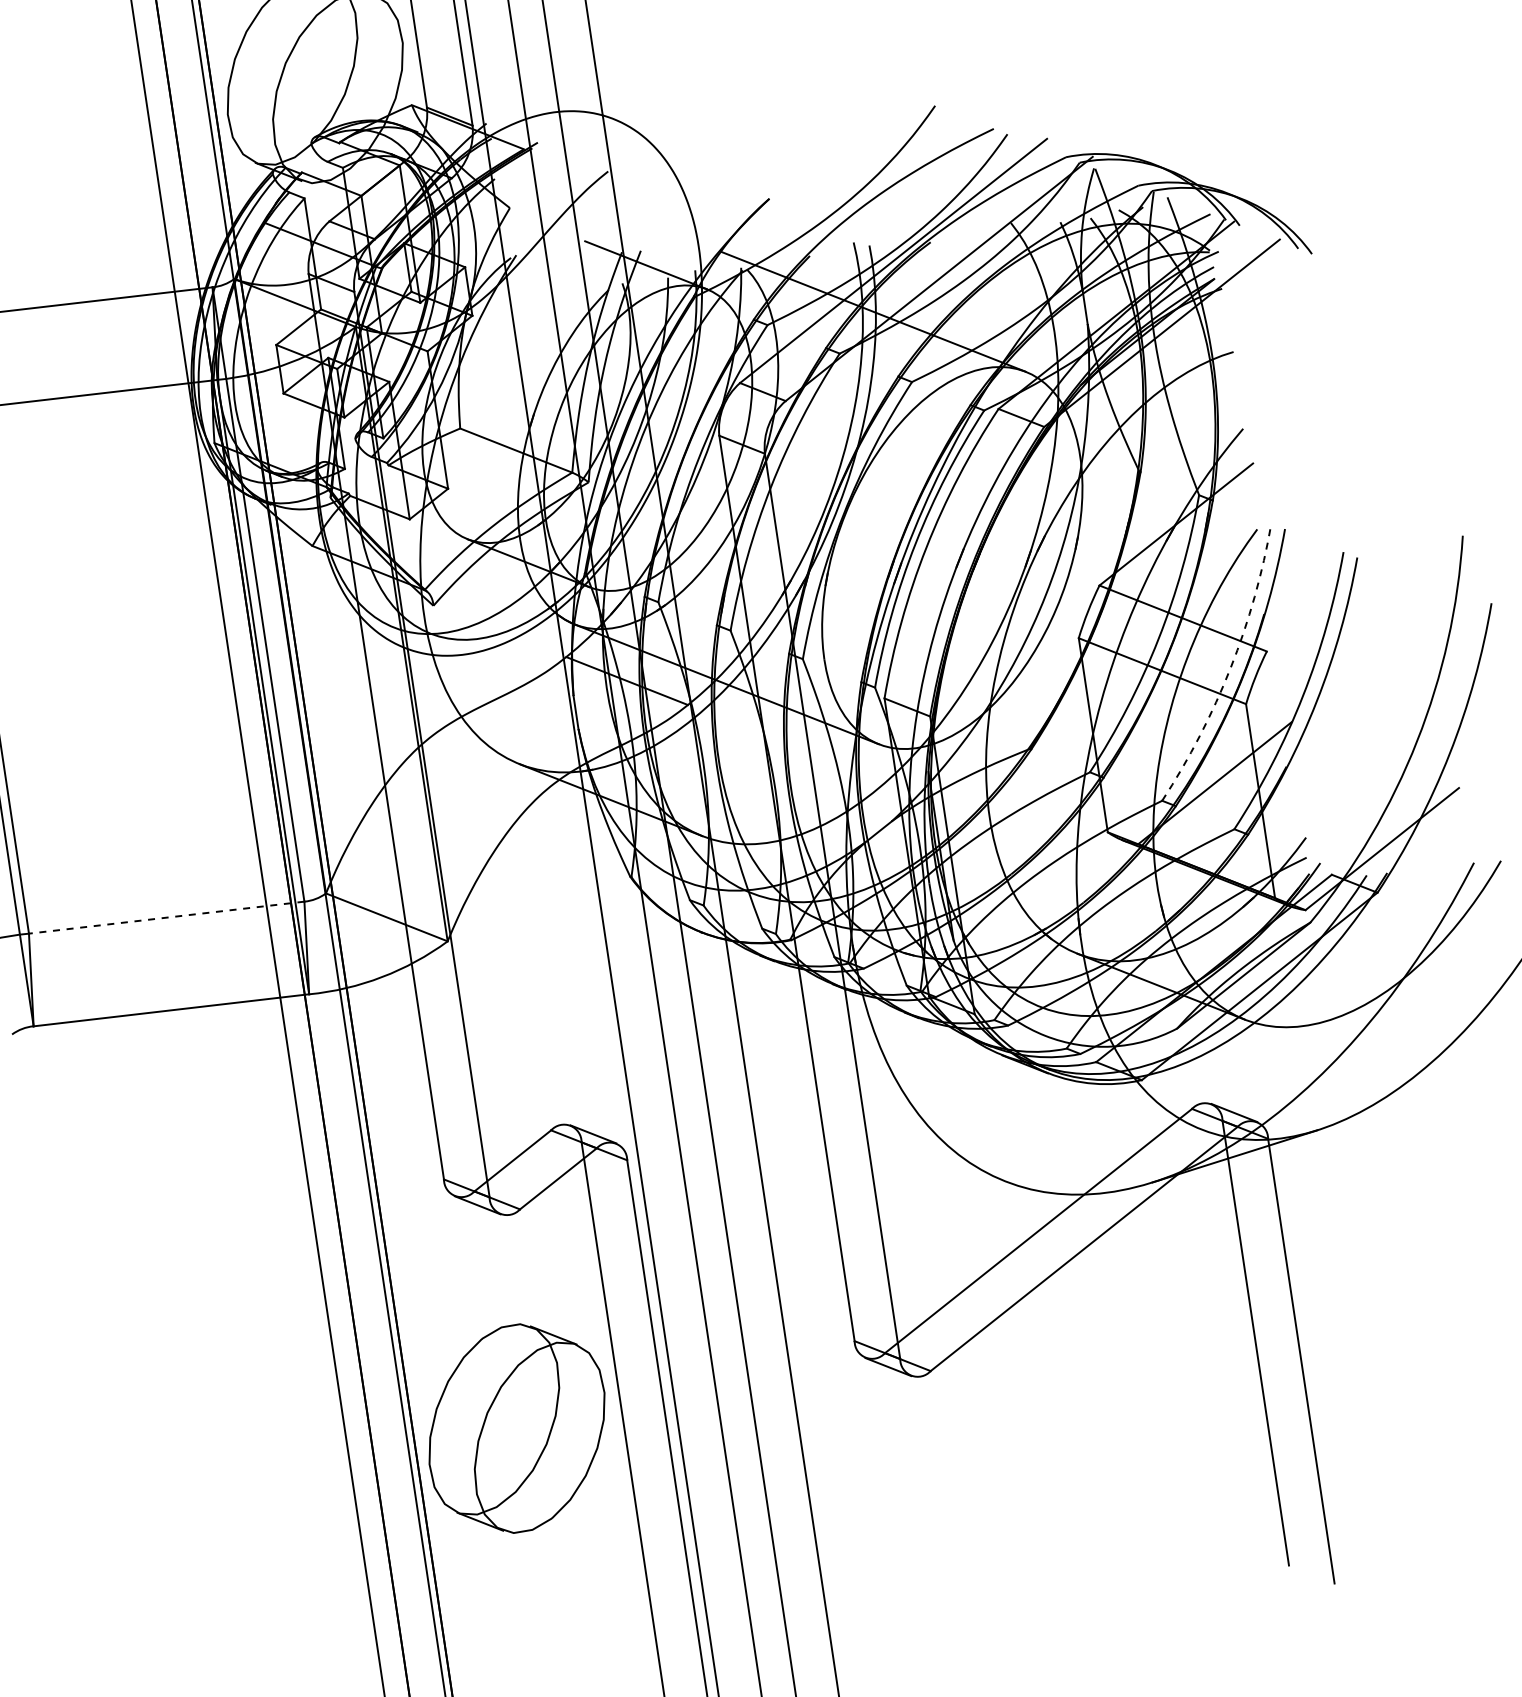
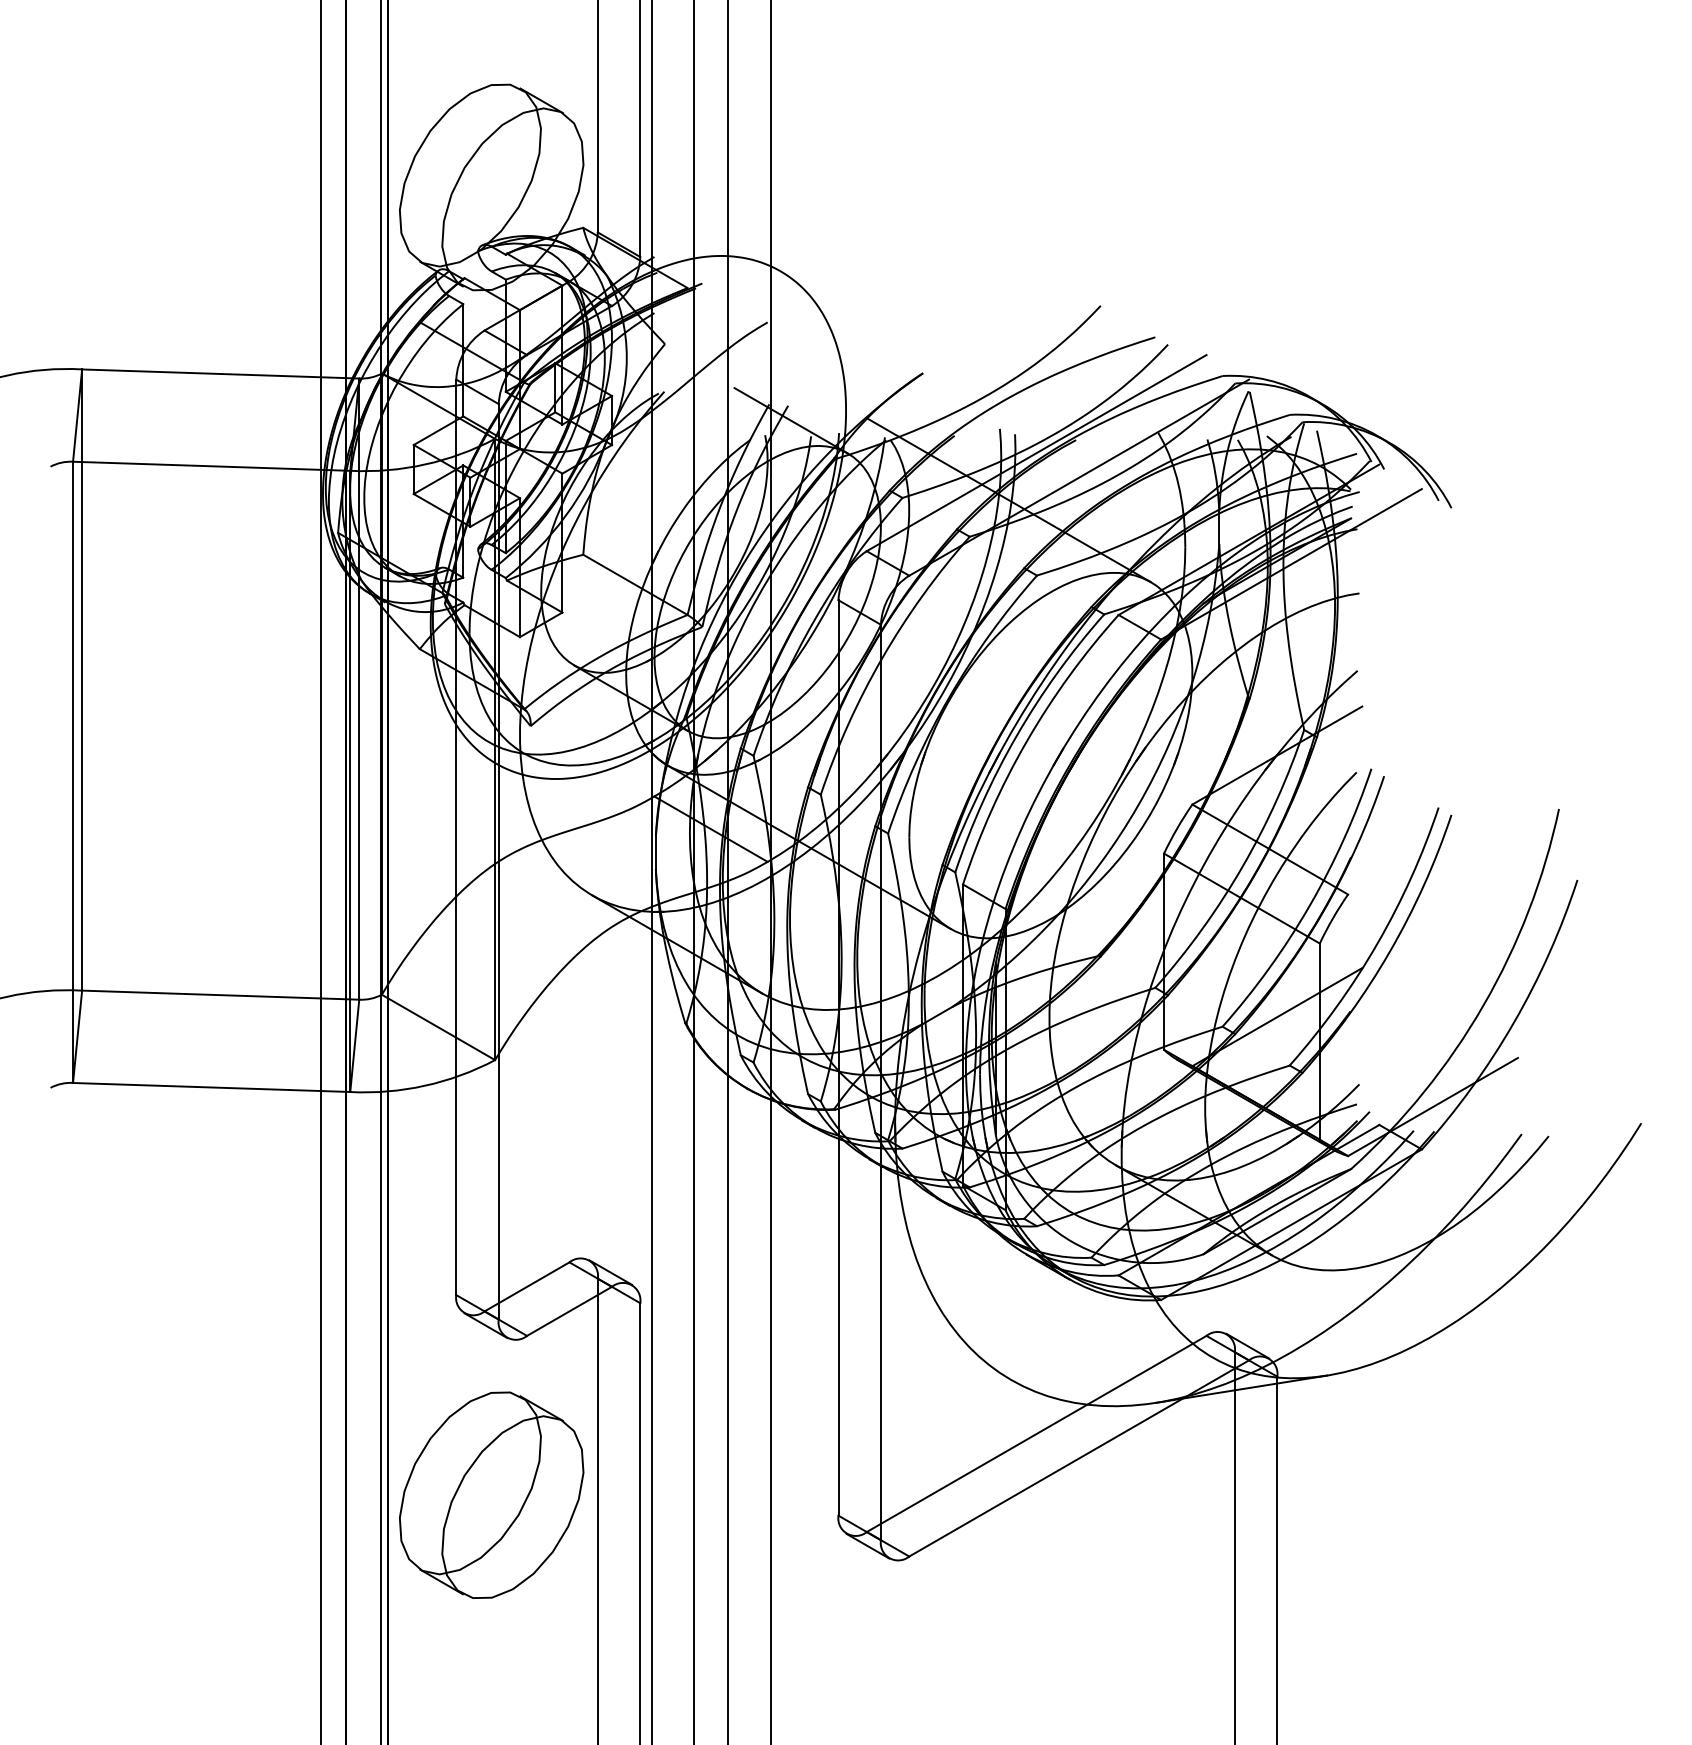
arc: (1231, 667) -> (1310, 905), dashed -> solid
line: (166, 918) -> (220, 995), dashed -> solid
part: (516, 1427) -> (491, 1494), moved

